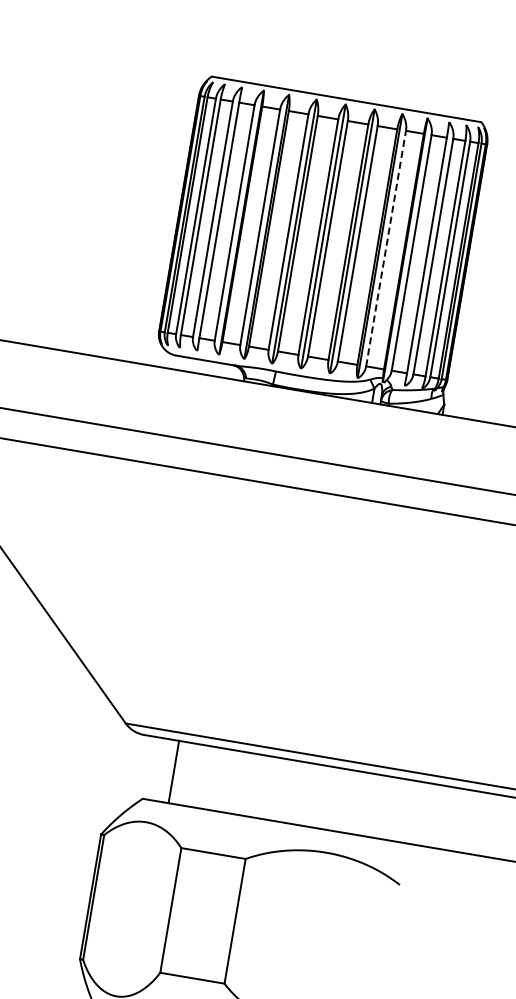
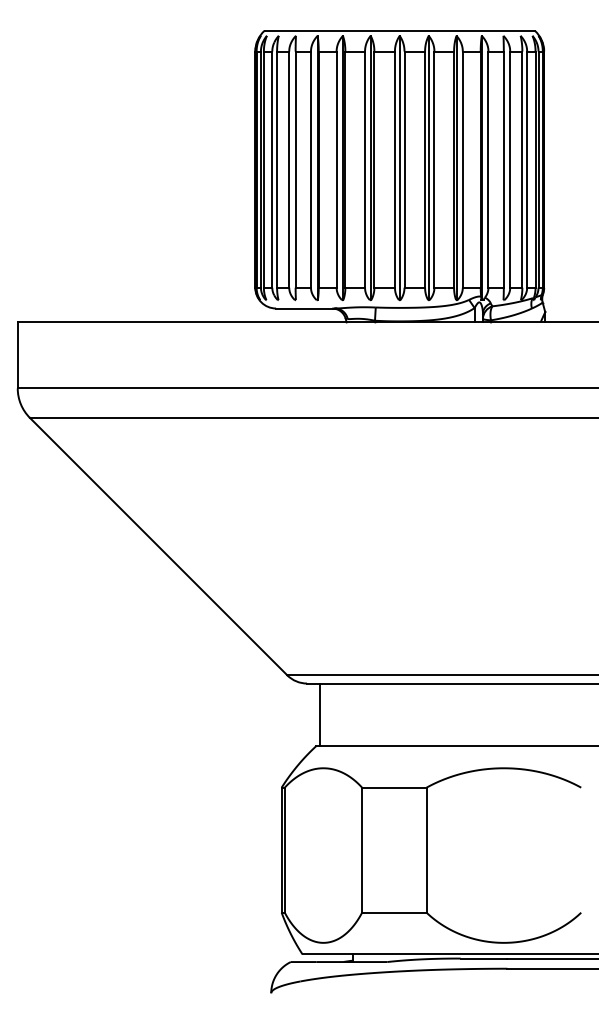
line: (385, 248) -> (462, 169), dashed -> solid
line: (174, 771) -> (320, 714), moved

